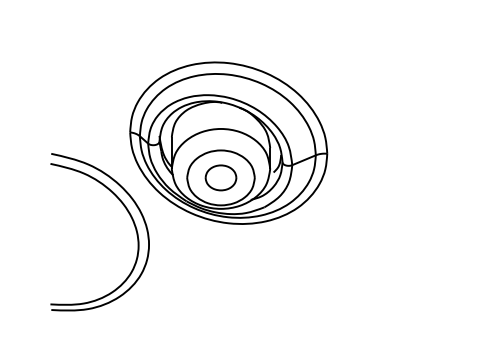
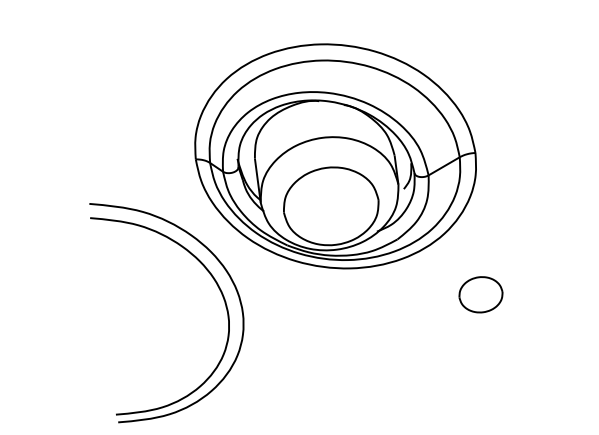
part: (220, 177) -> (480, 294), moved

